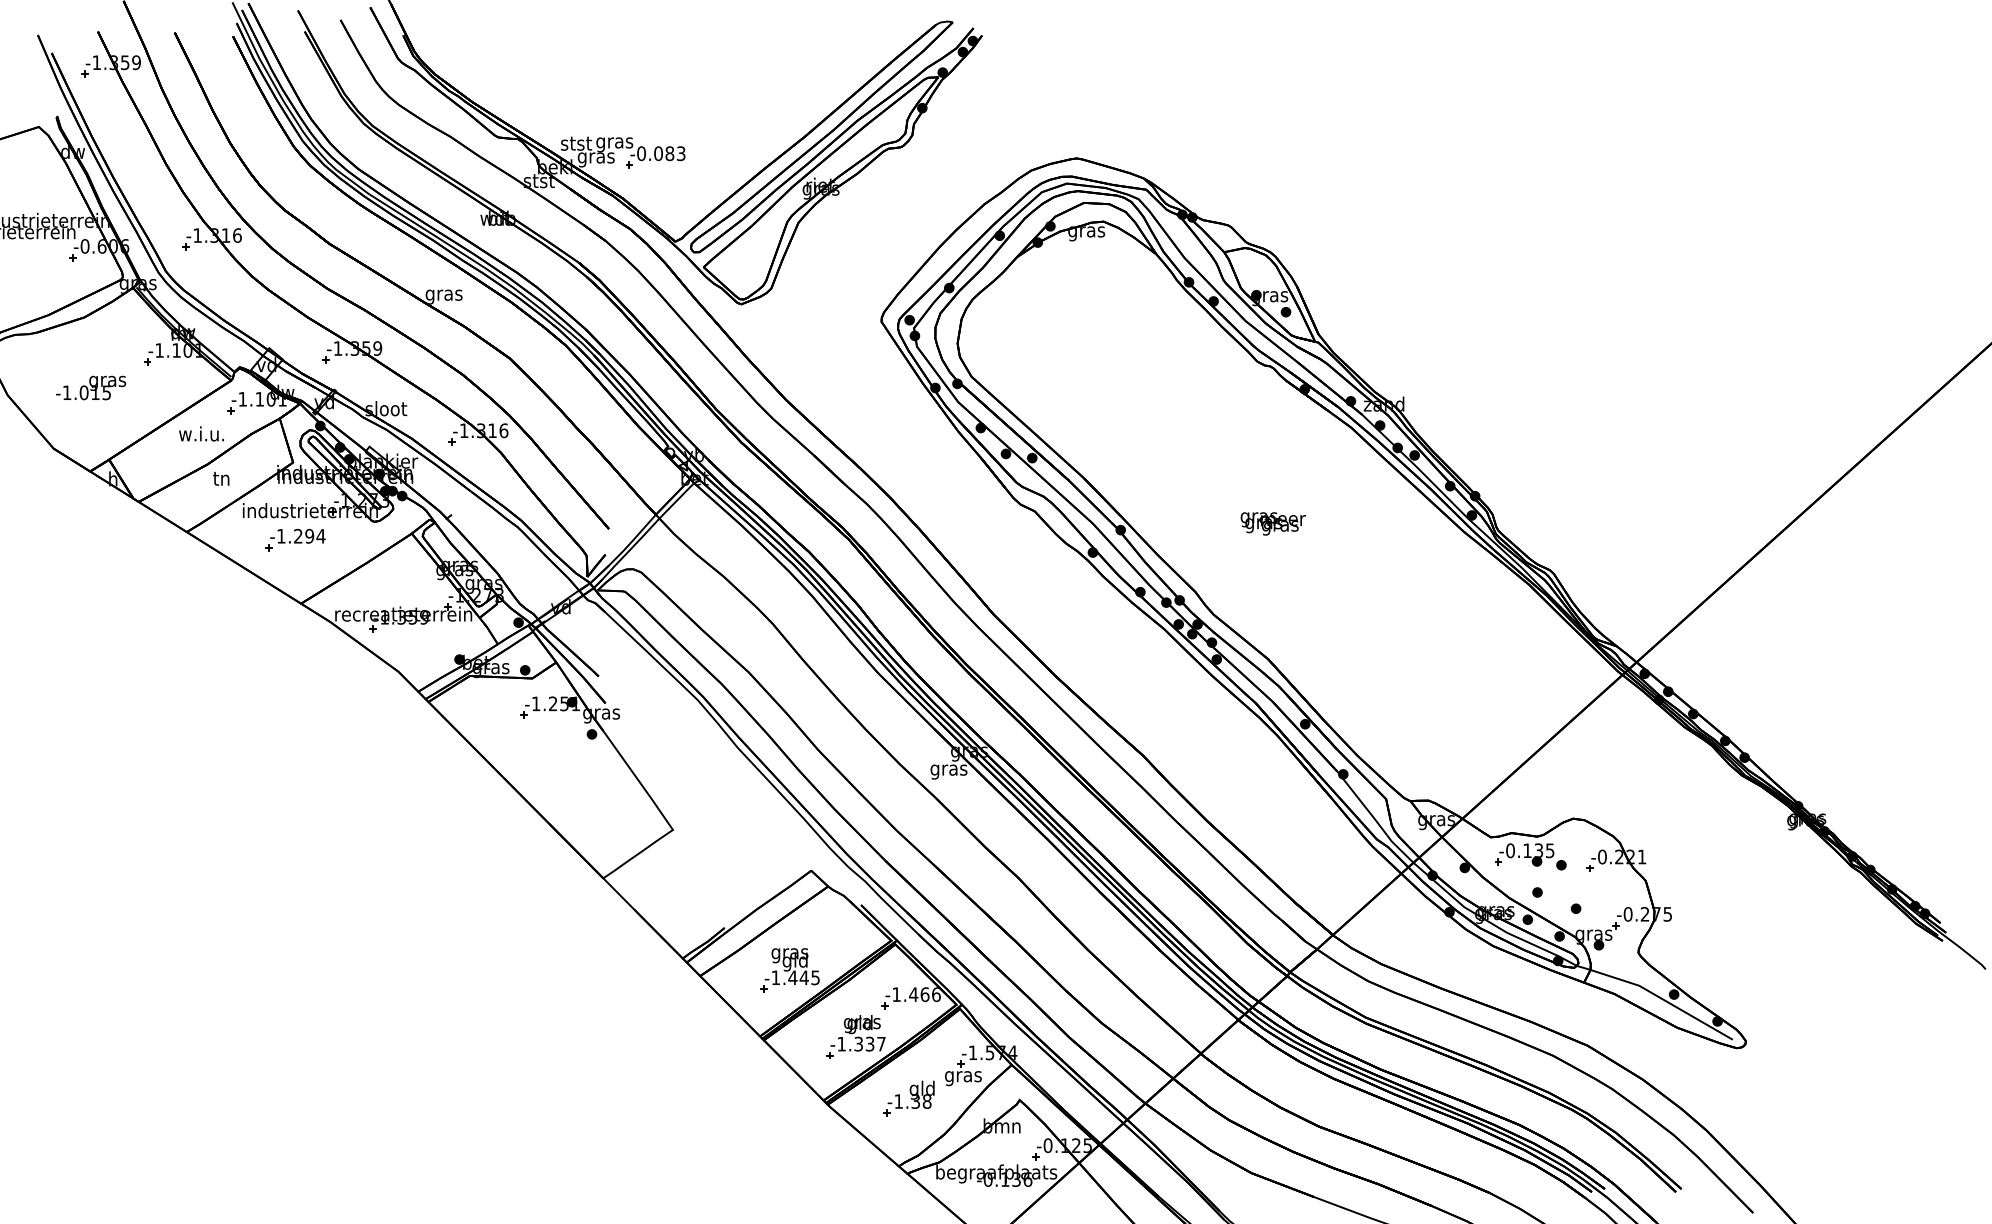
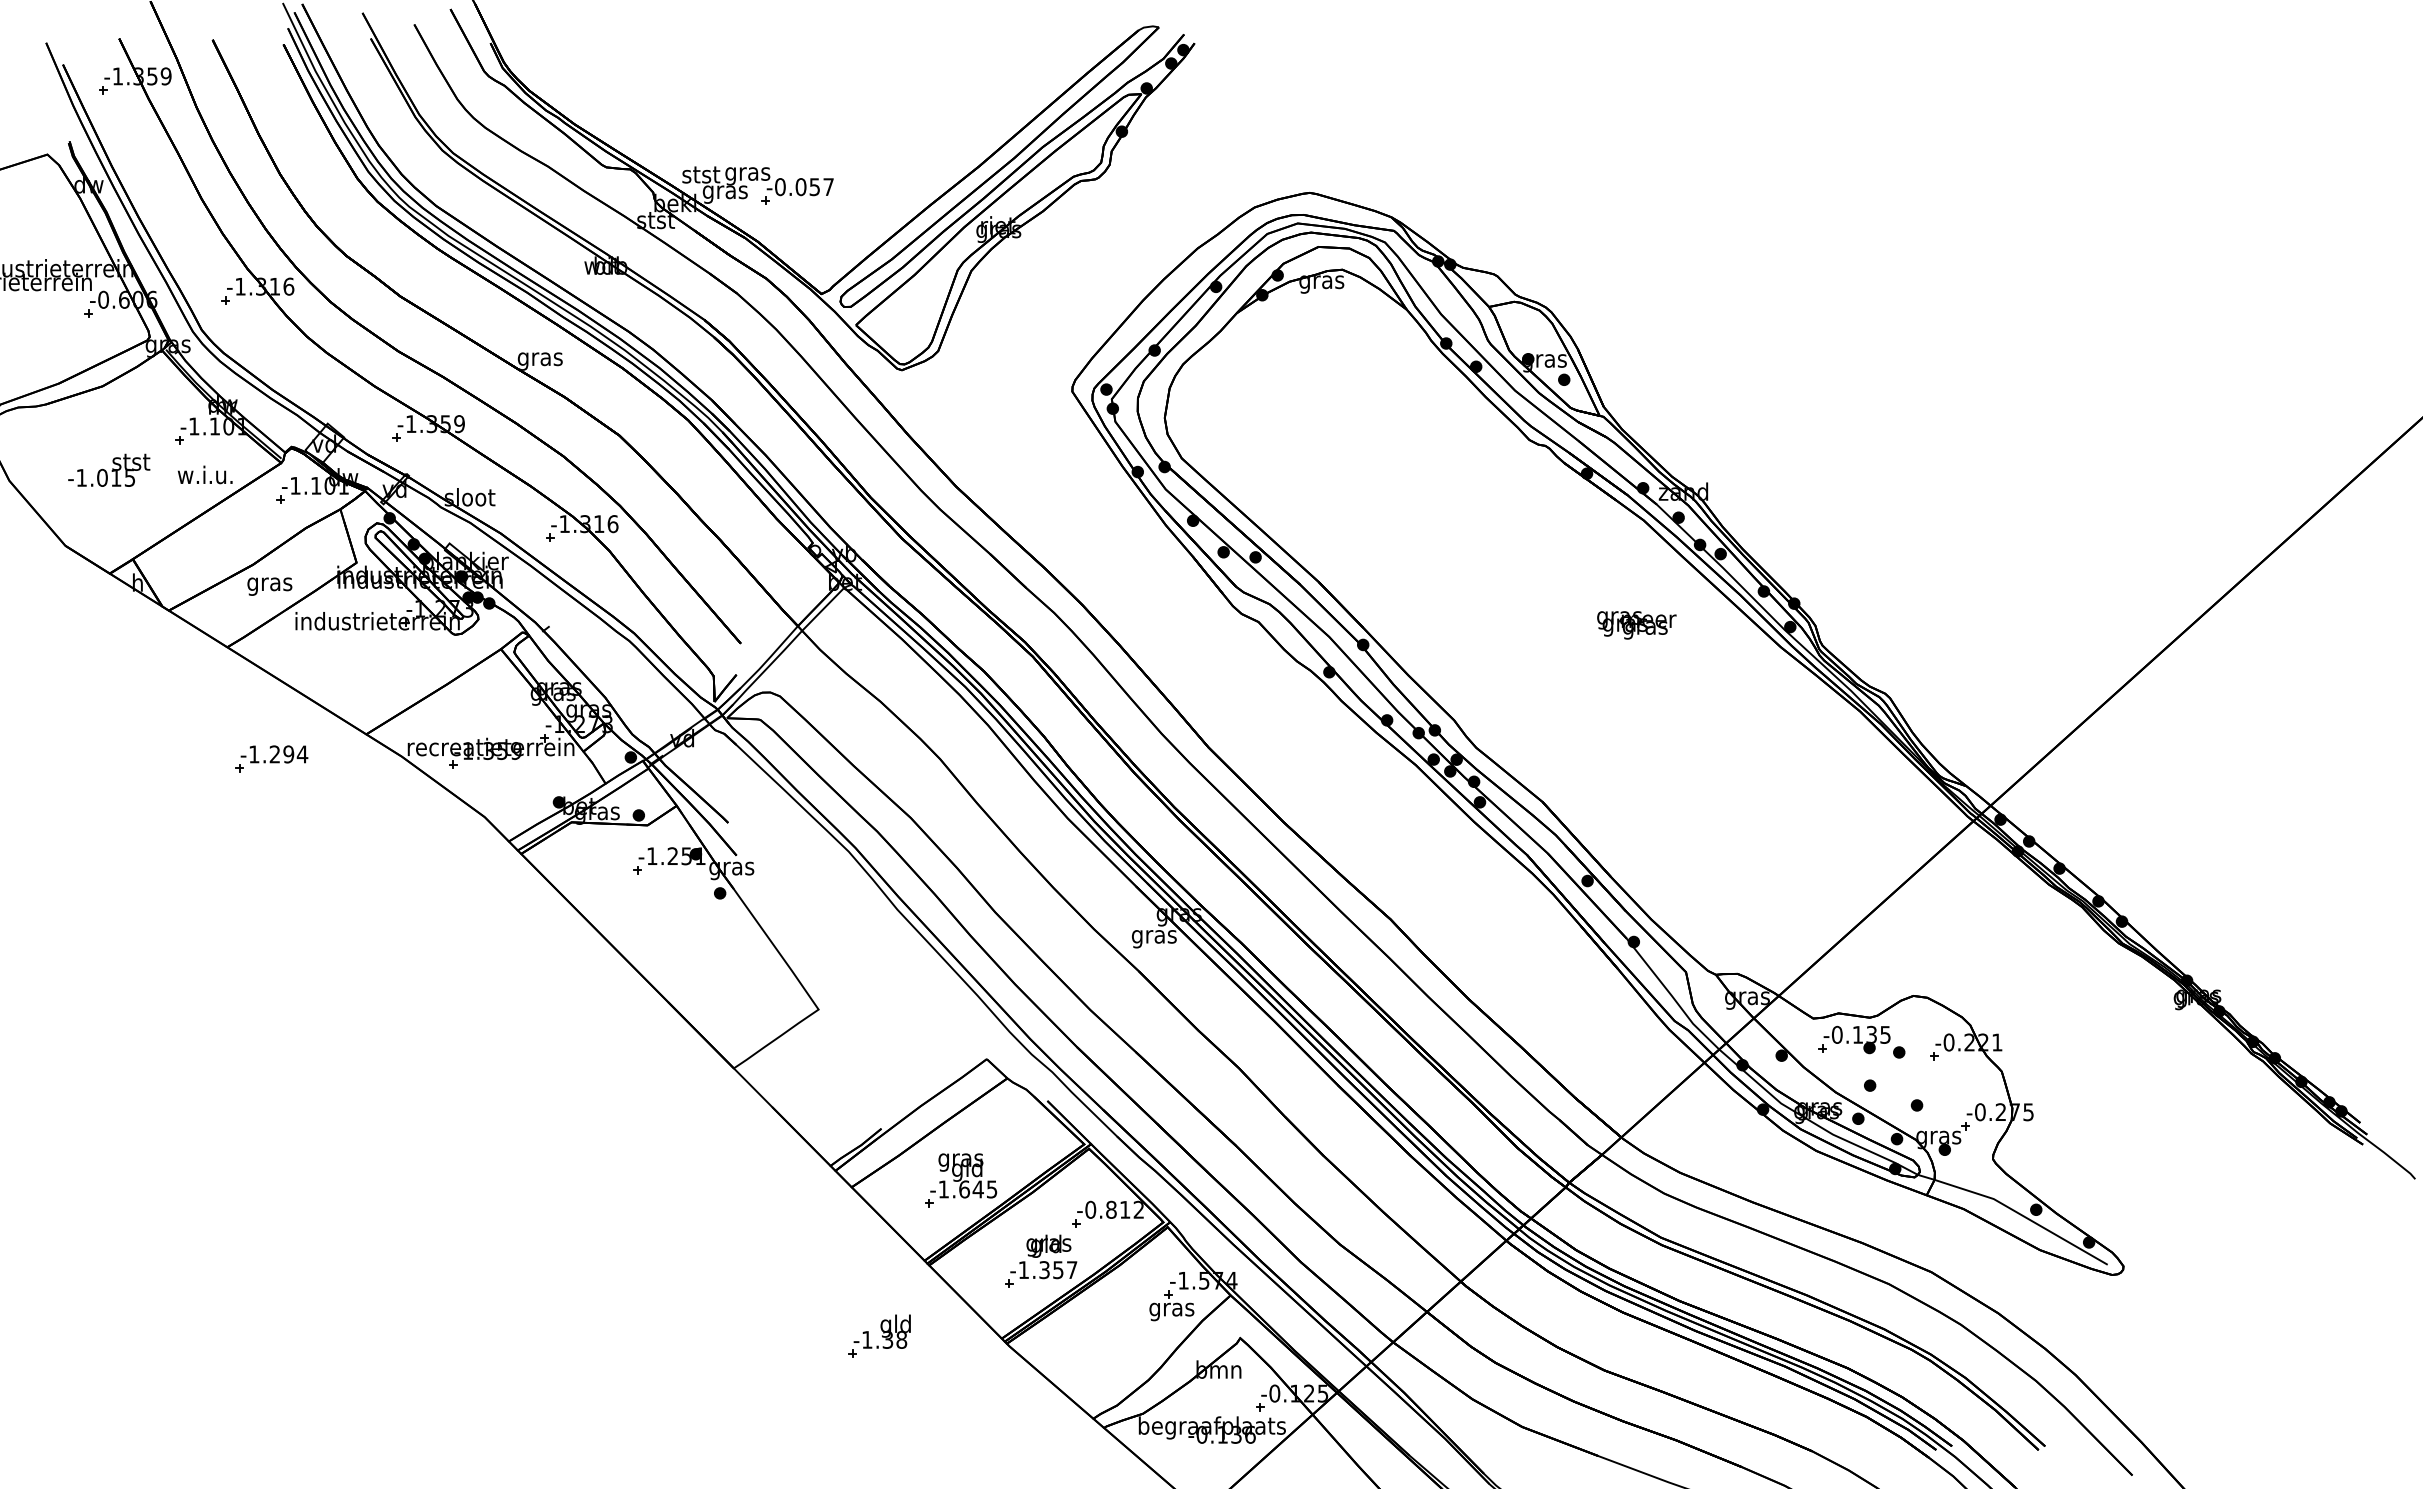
text: (675, 154) -> (821, 187), -0.083 -> -0.057
text: (107, 381) -> (130, 464), gras -> stst
text: (200, 433) -> (204, 474), moved
text: (221, 480) -> (269, 584), tn -> gras
text: (1273, 524) -> (1636, 625), moved
part: (295, 539) -> (271, 758), moved
text: (792, 977) -> (964, 1189), -1.445 -> -1.645
text: (916, 994) -> (1114, 1209), -1.466 -> -0.812
text: (870, 1043) -> (1058, 1269), -1.337 -> -1.357
part: (908, 1097) -> (879, 1335), moved

